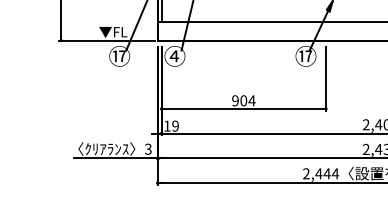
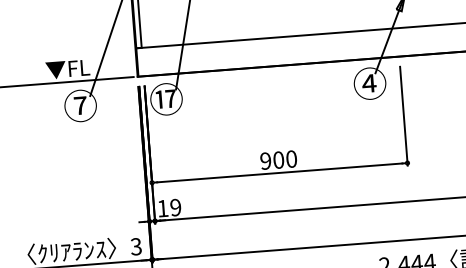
text: (119, 55) -> (80, 104), ⑰ -> ⑦
text: (174, 56) -> (165, 99), ④ -> ⑰
text: (305, 56) -> (369, 83), ⑰ -> ④
text: (251, 100) -> (290, 158), 904 -> 900

